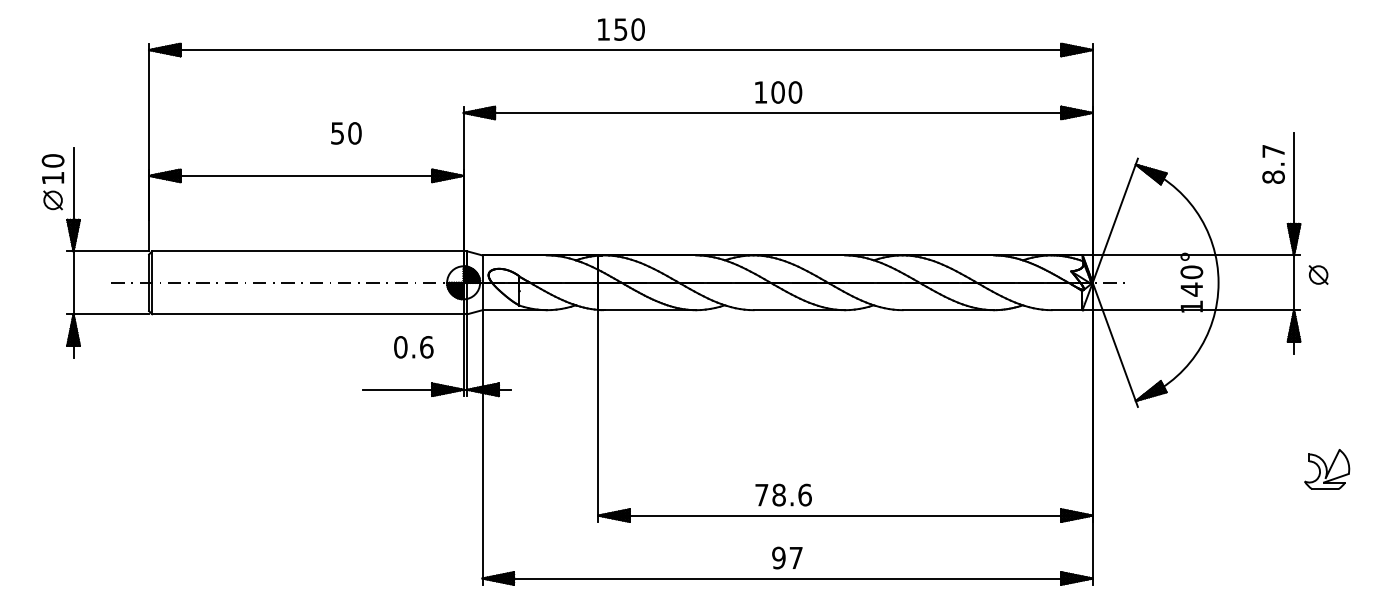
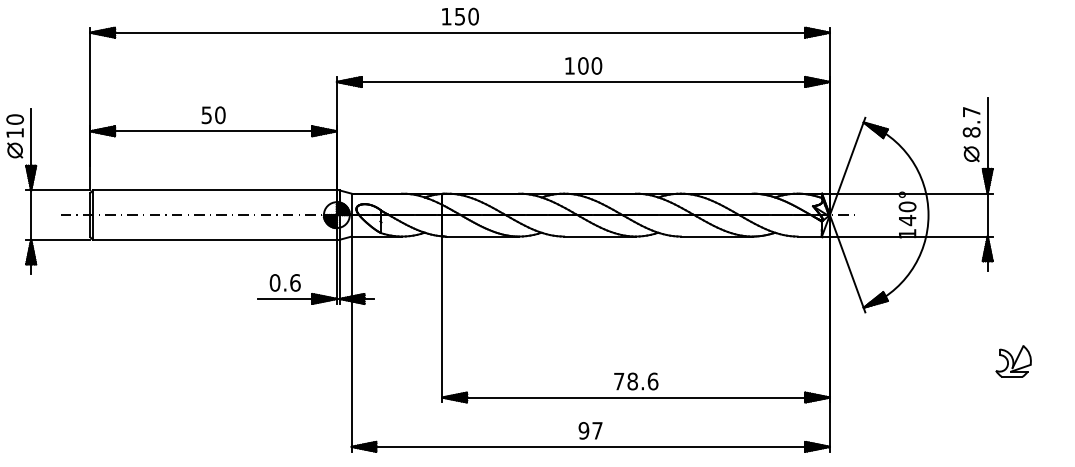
text: (346, 133) -> (213, 115), moved
part: (1318, 274) -> (971, 153), moved
text: (413, 347) -> (285, 283), moved
text: (783, 494) -> (636, 381), moved

